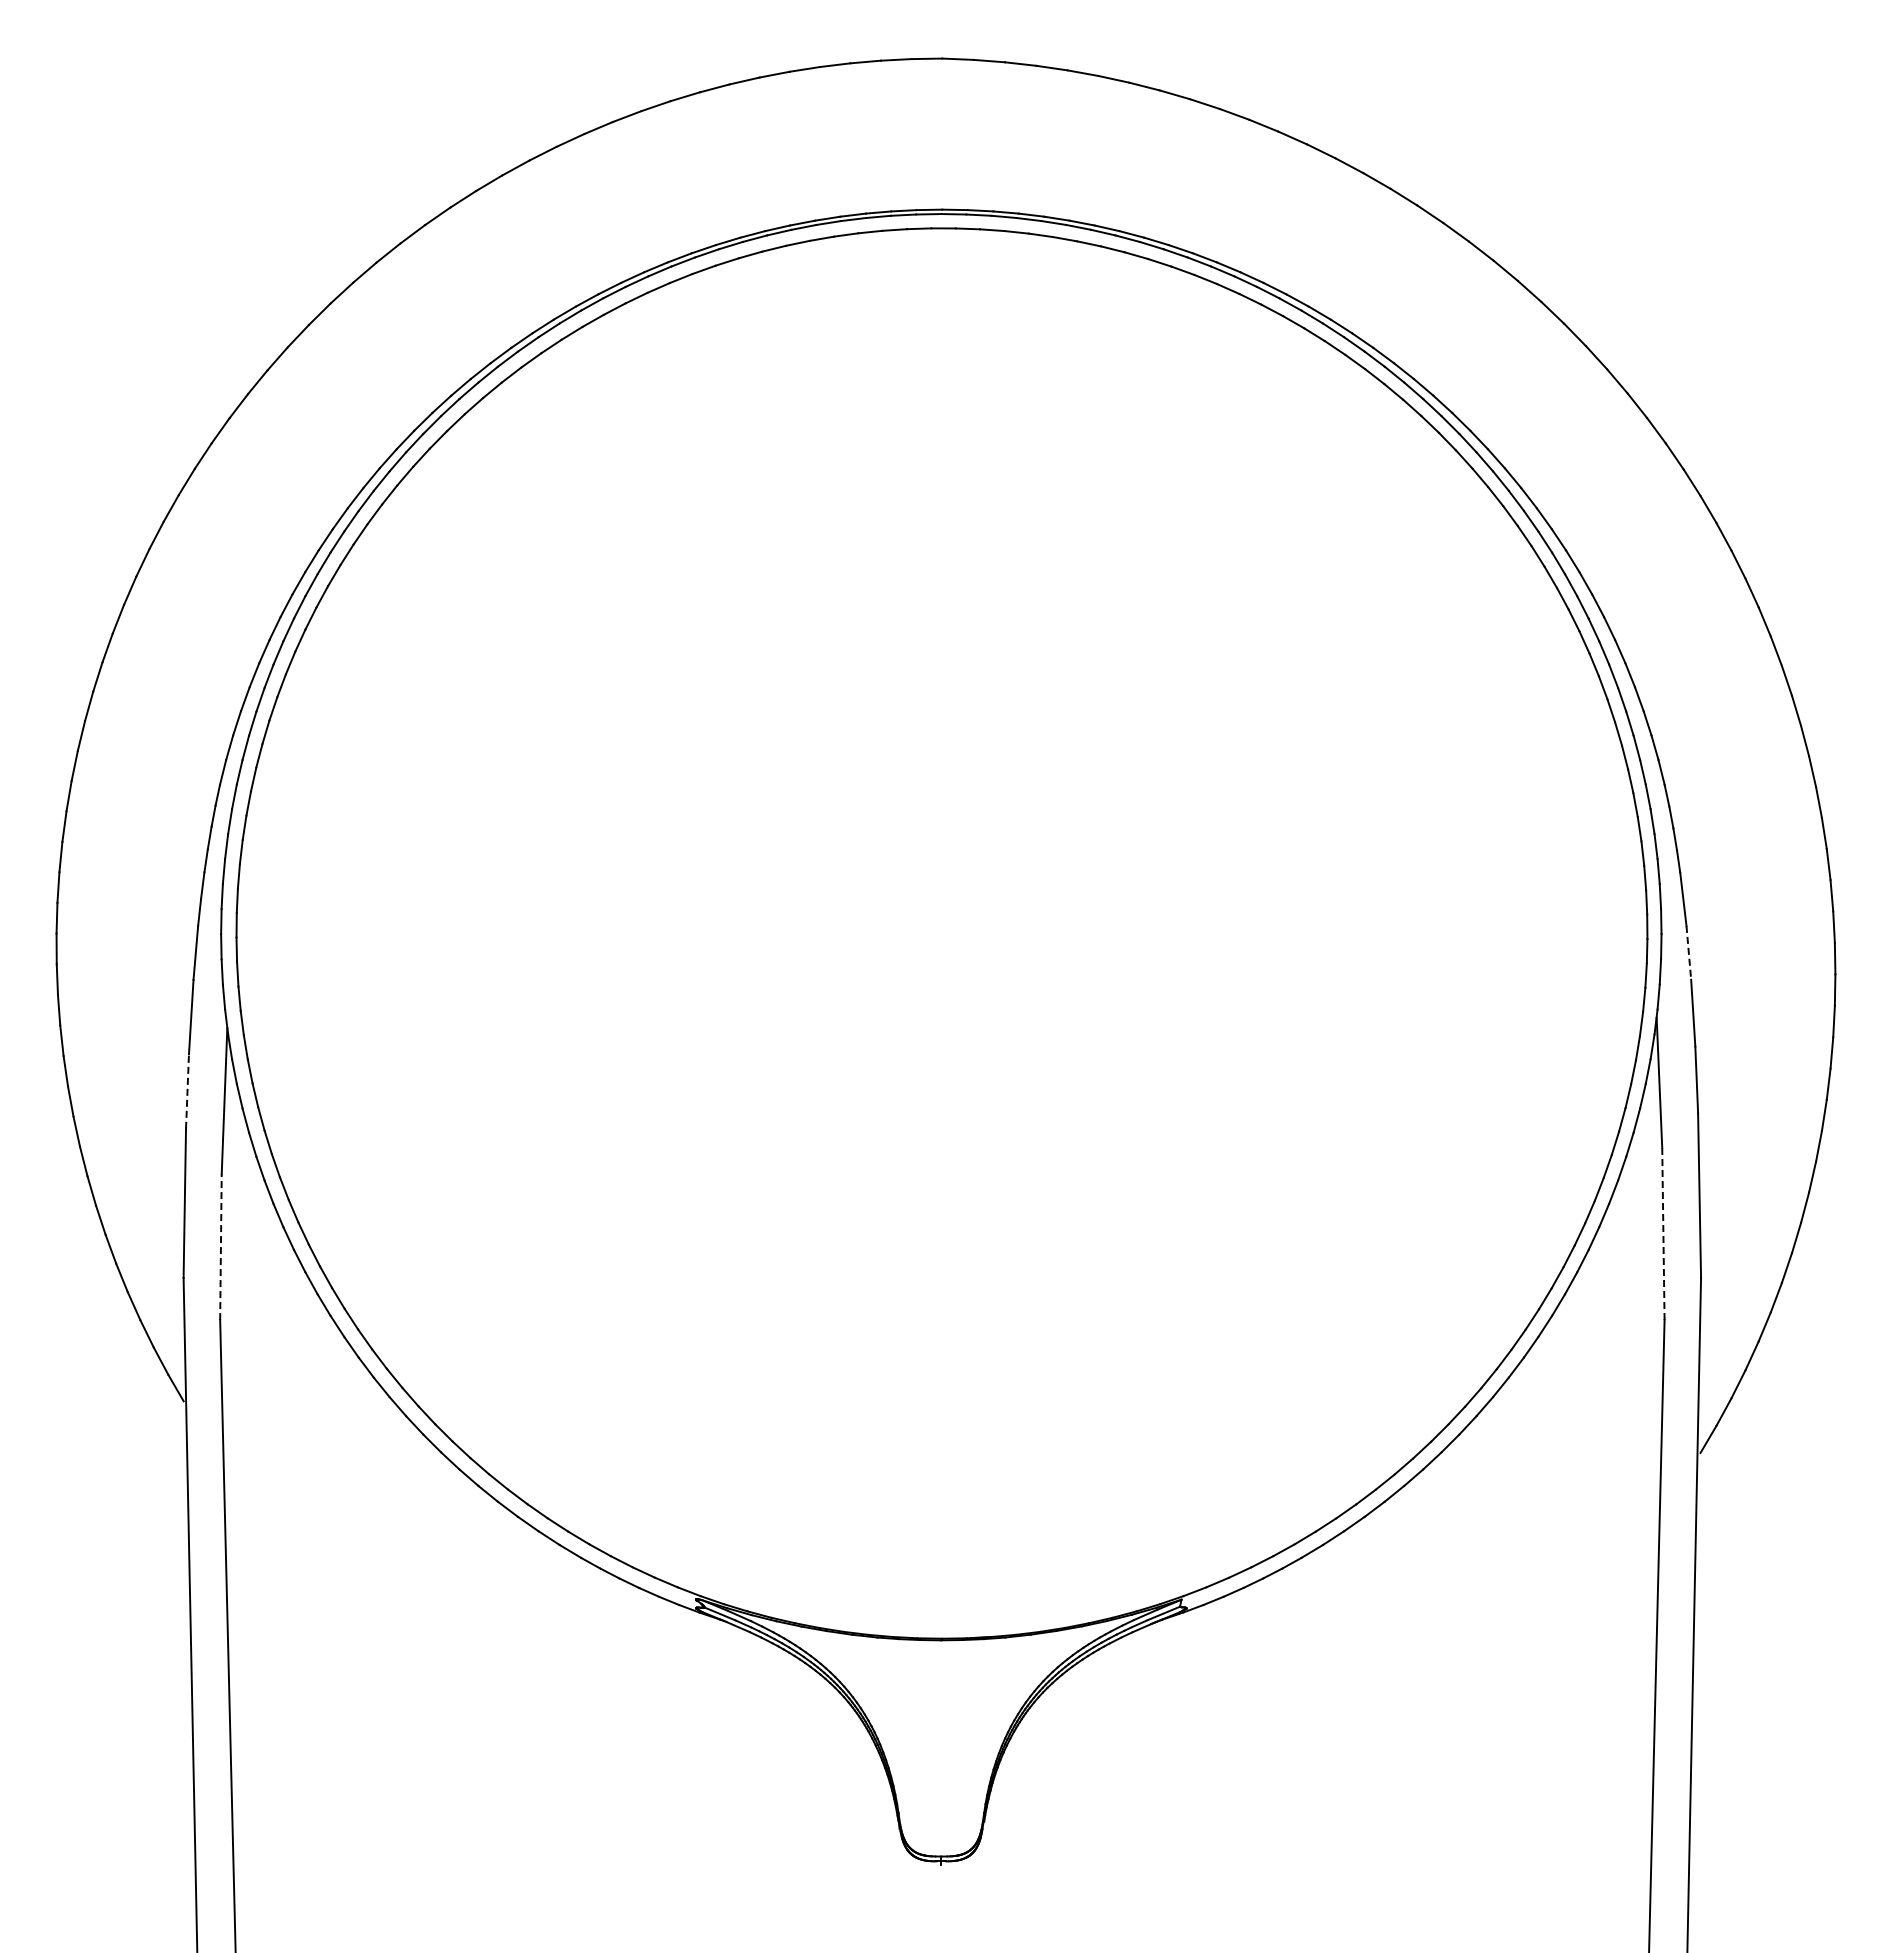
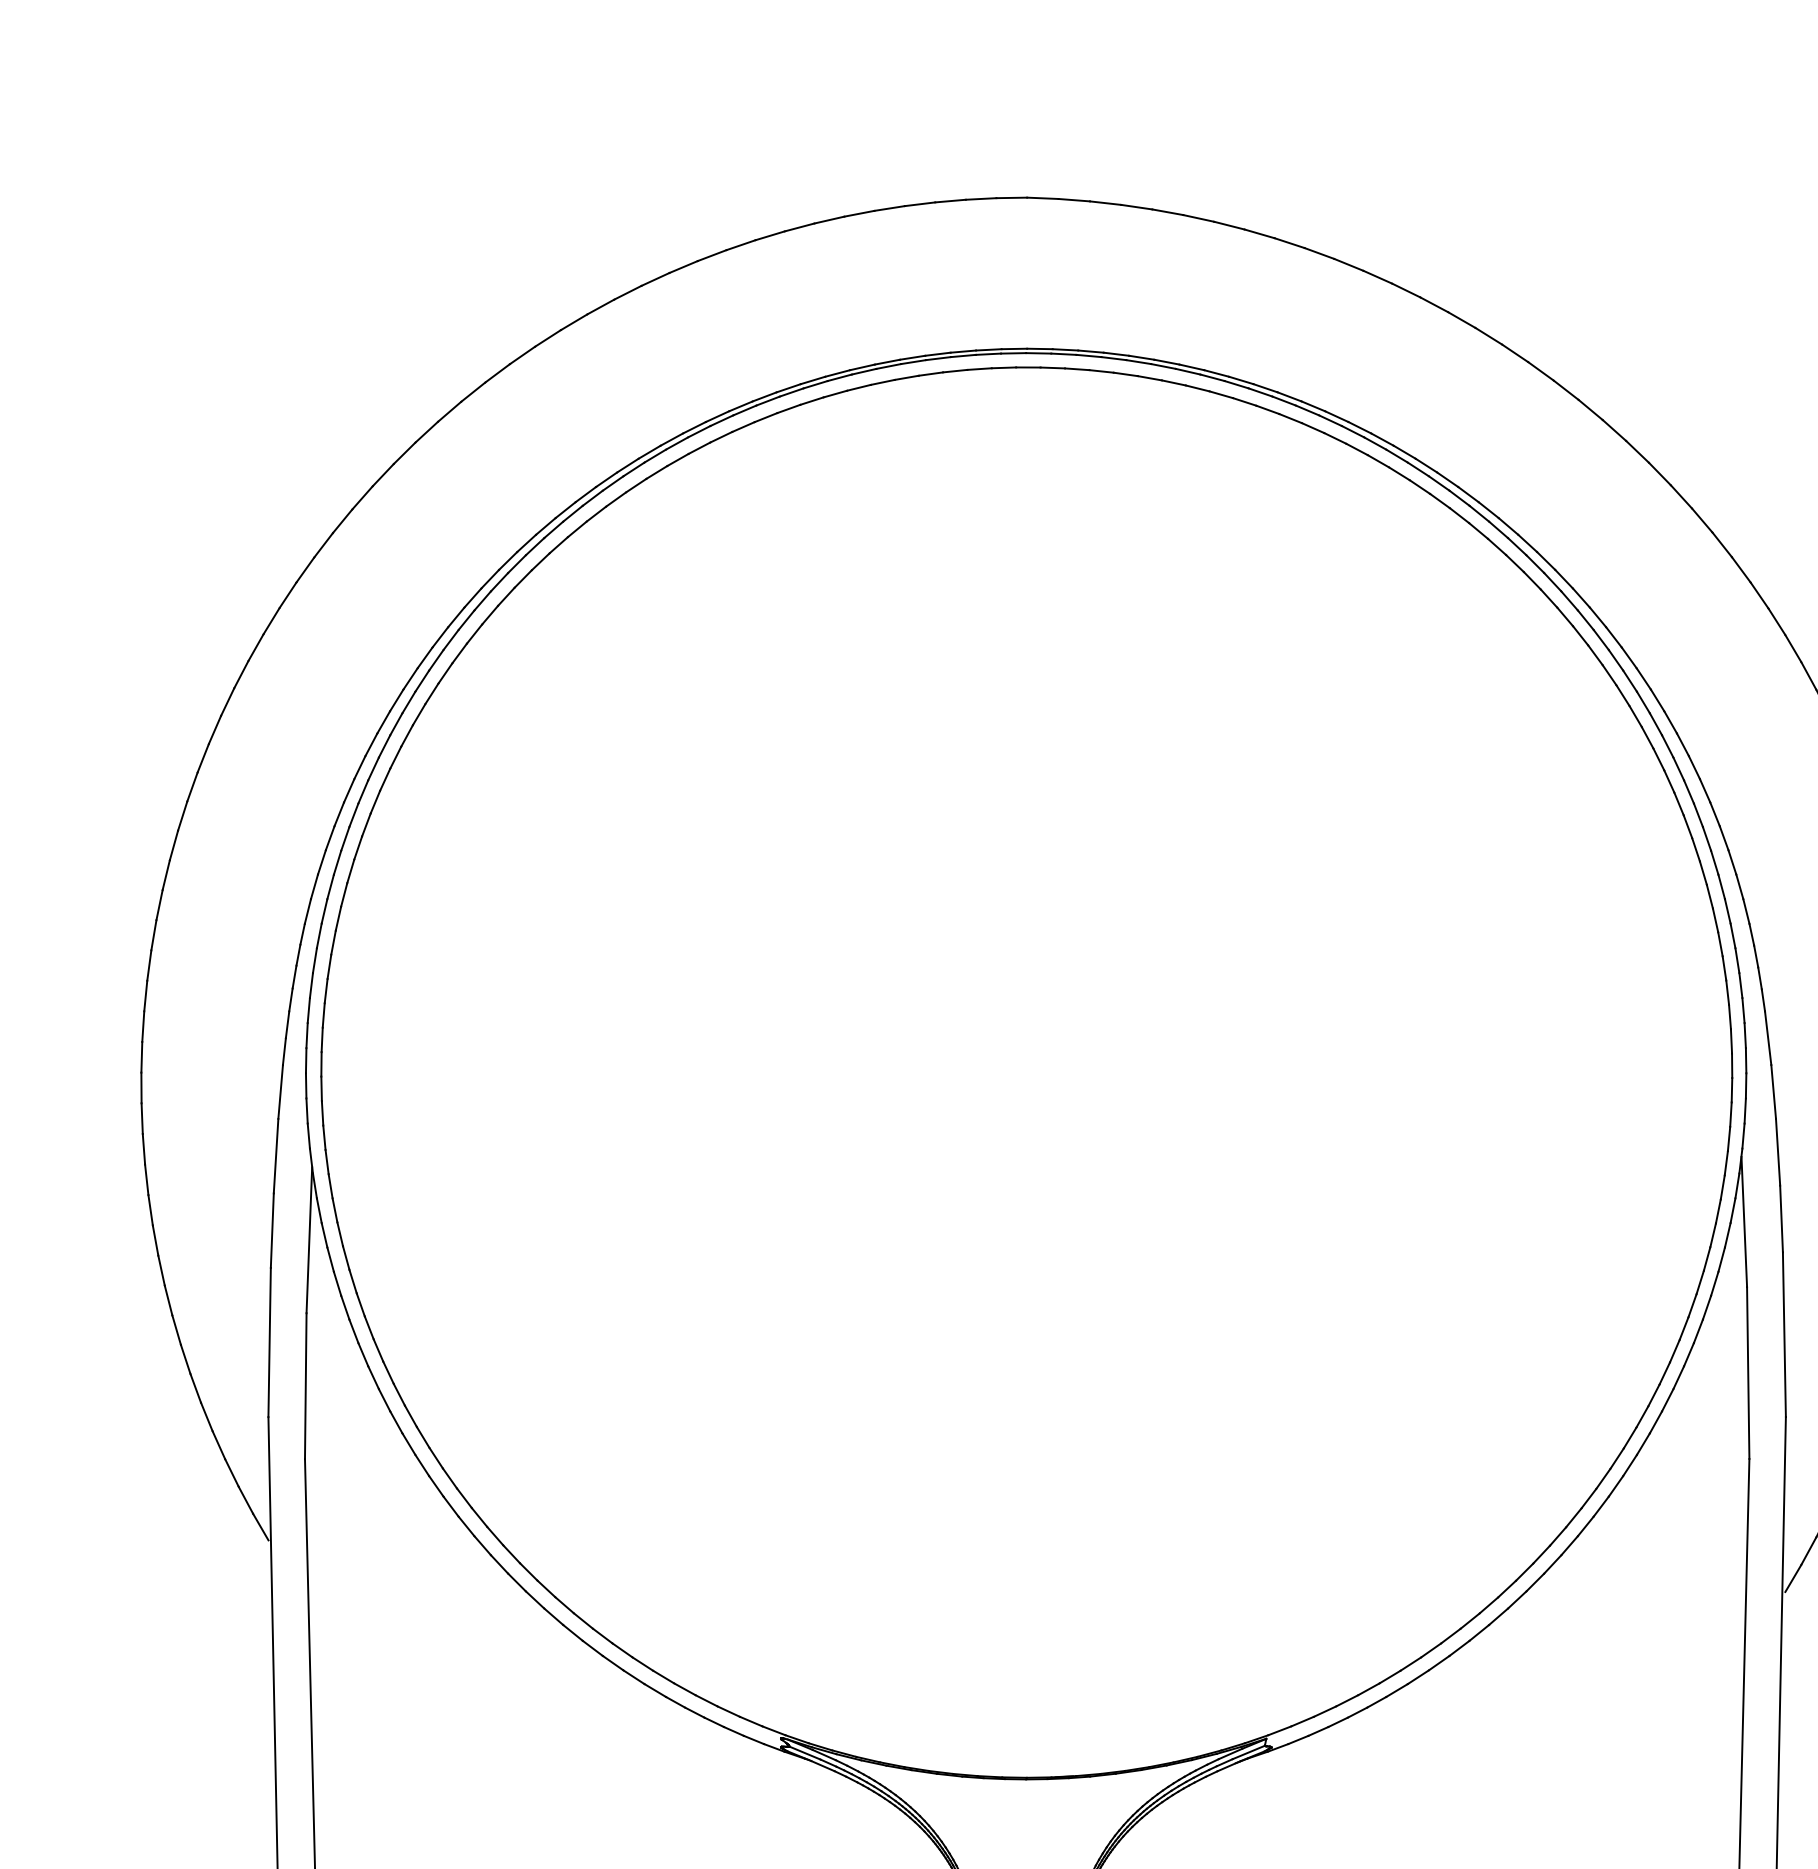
line: (1688, 953) -> (1773, 1092), dashed -> solid
line: (187, 1091) -> (272, 1230), dashed -> solid
line: (1663, 1233) -> (1748, 1372), dashed -> solid
line: (220, 1247) -> (305, 1386), dashed -> solid

